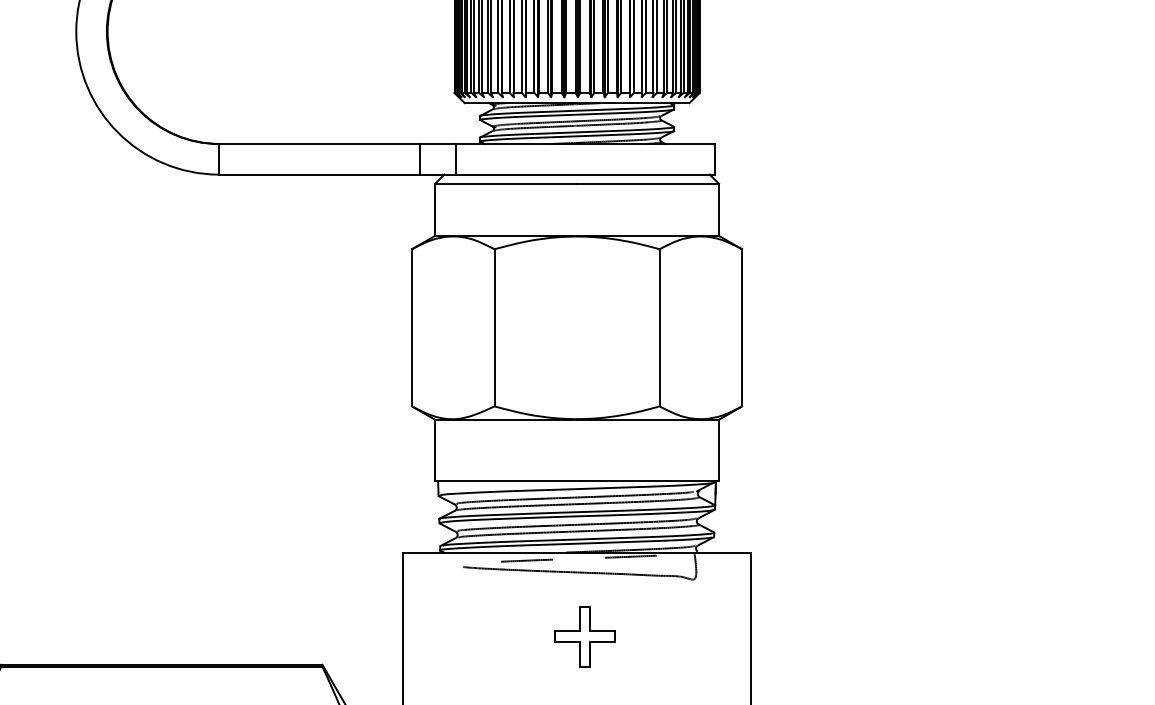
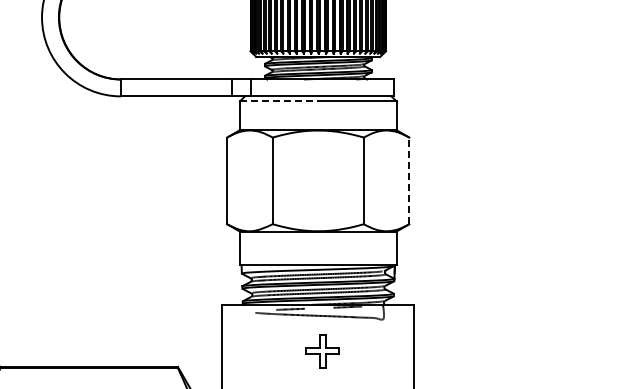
line: (506, 183) -> (279, 101), solid -> dashed
line: (742, 327) -> (409, 180), solid -> dashed

